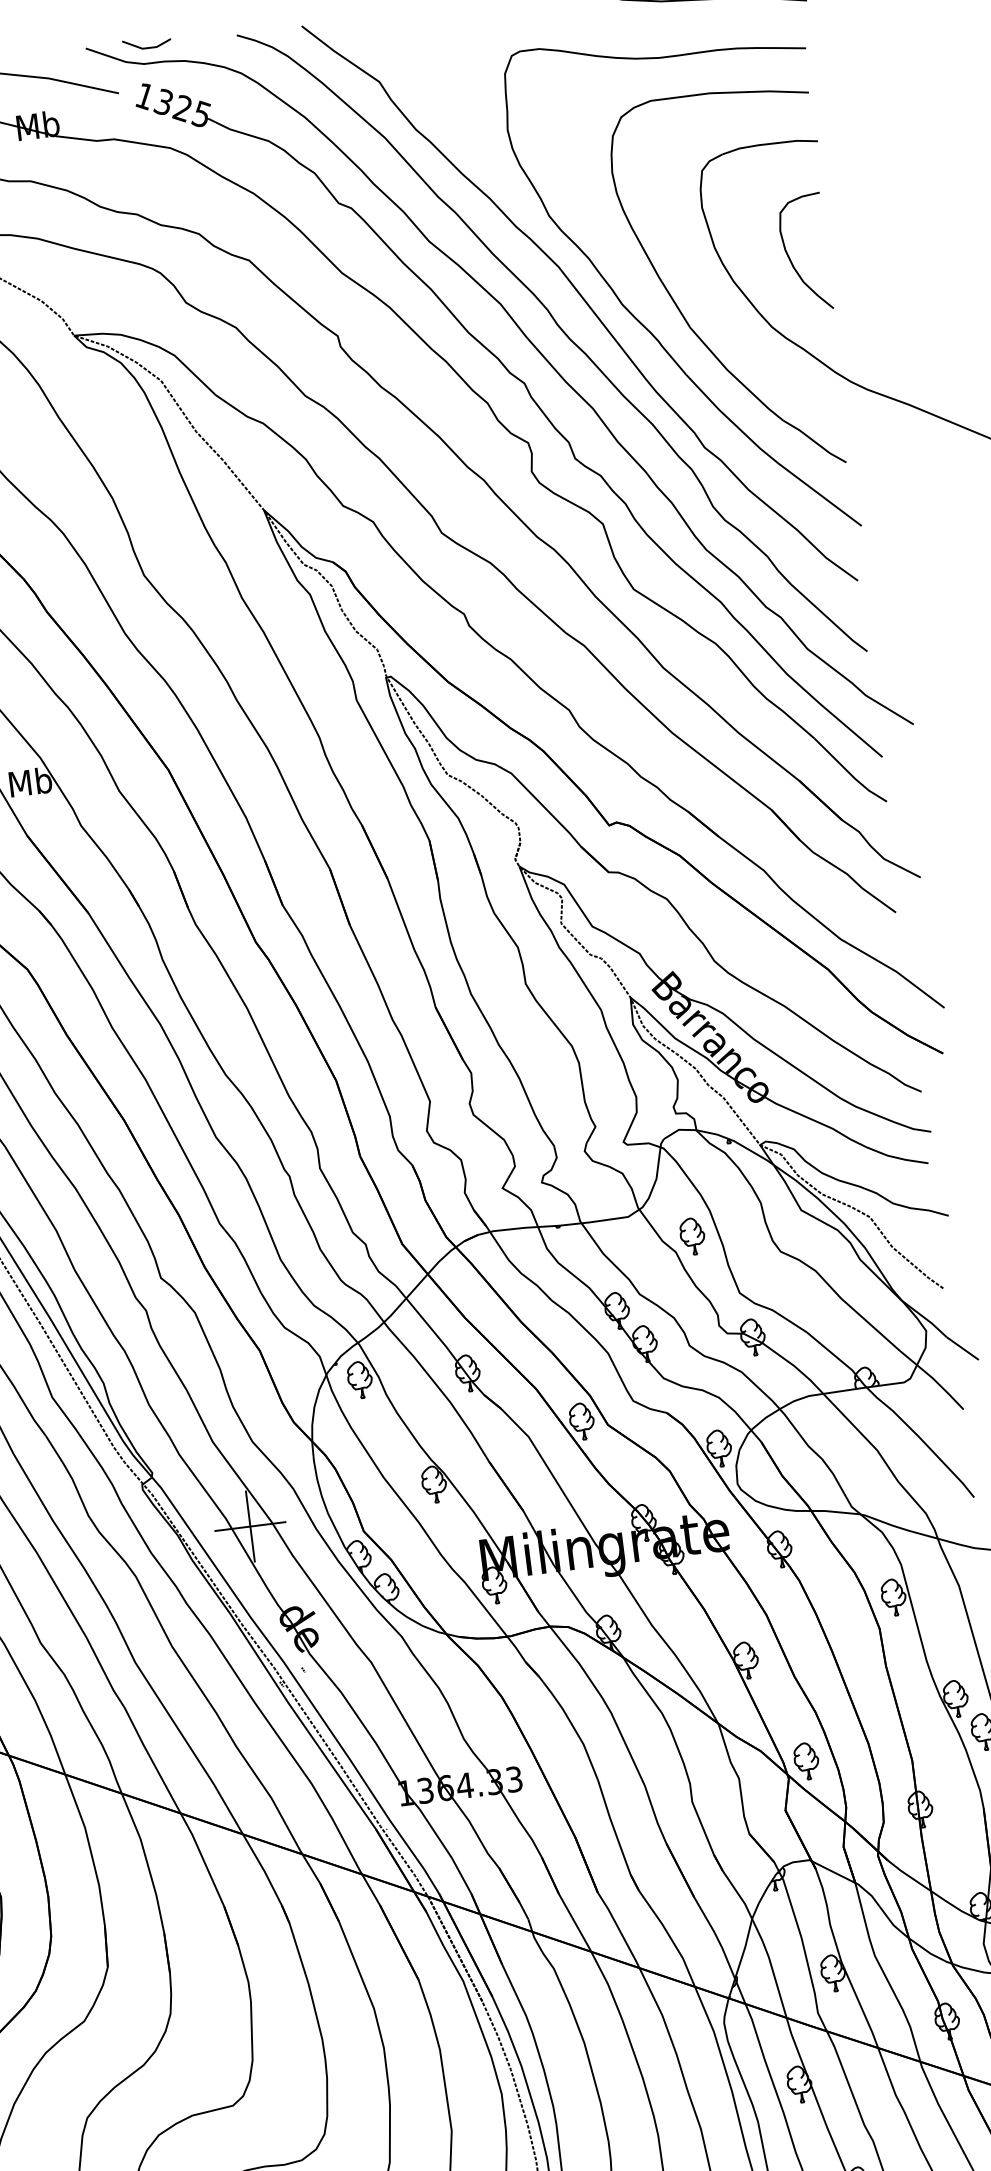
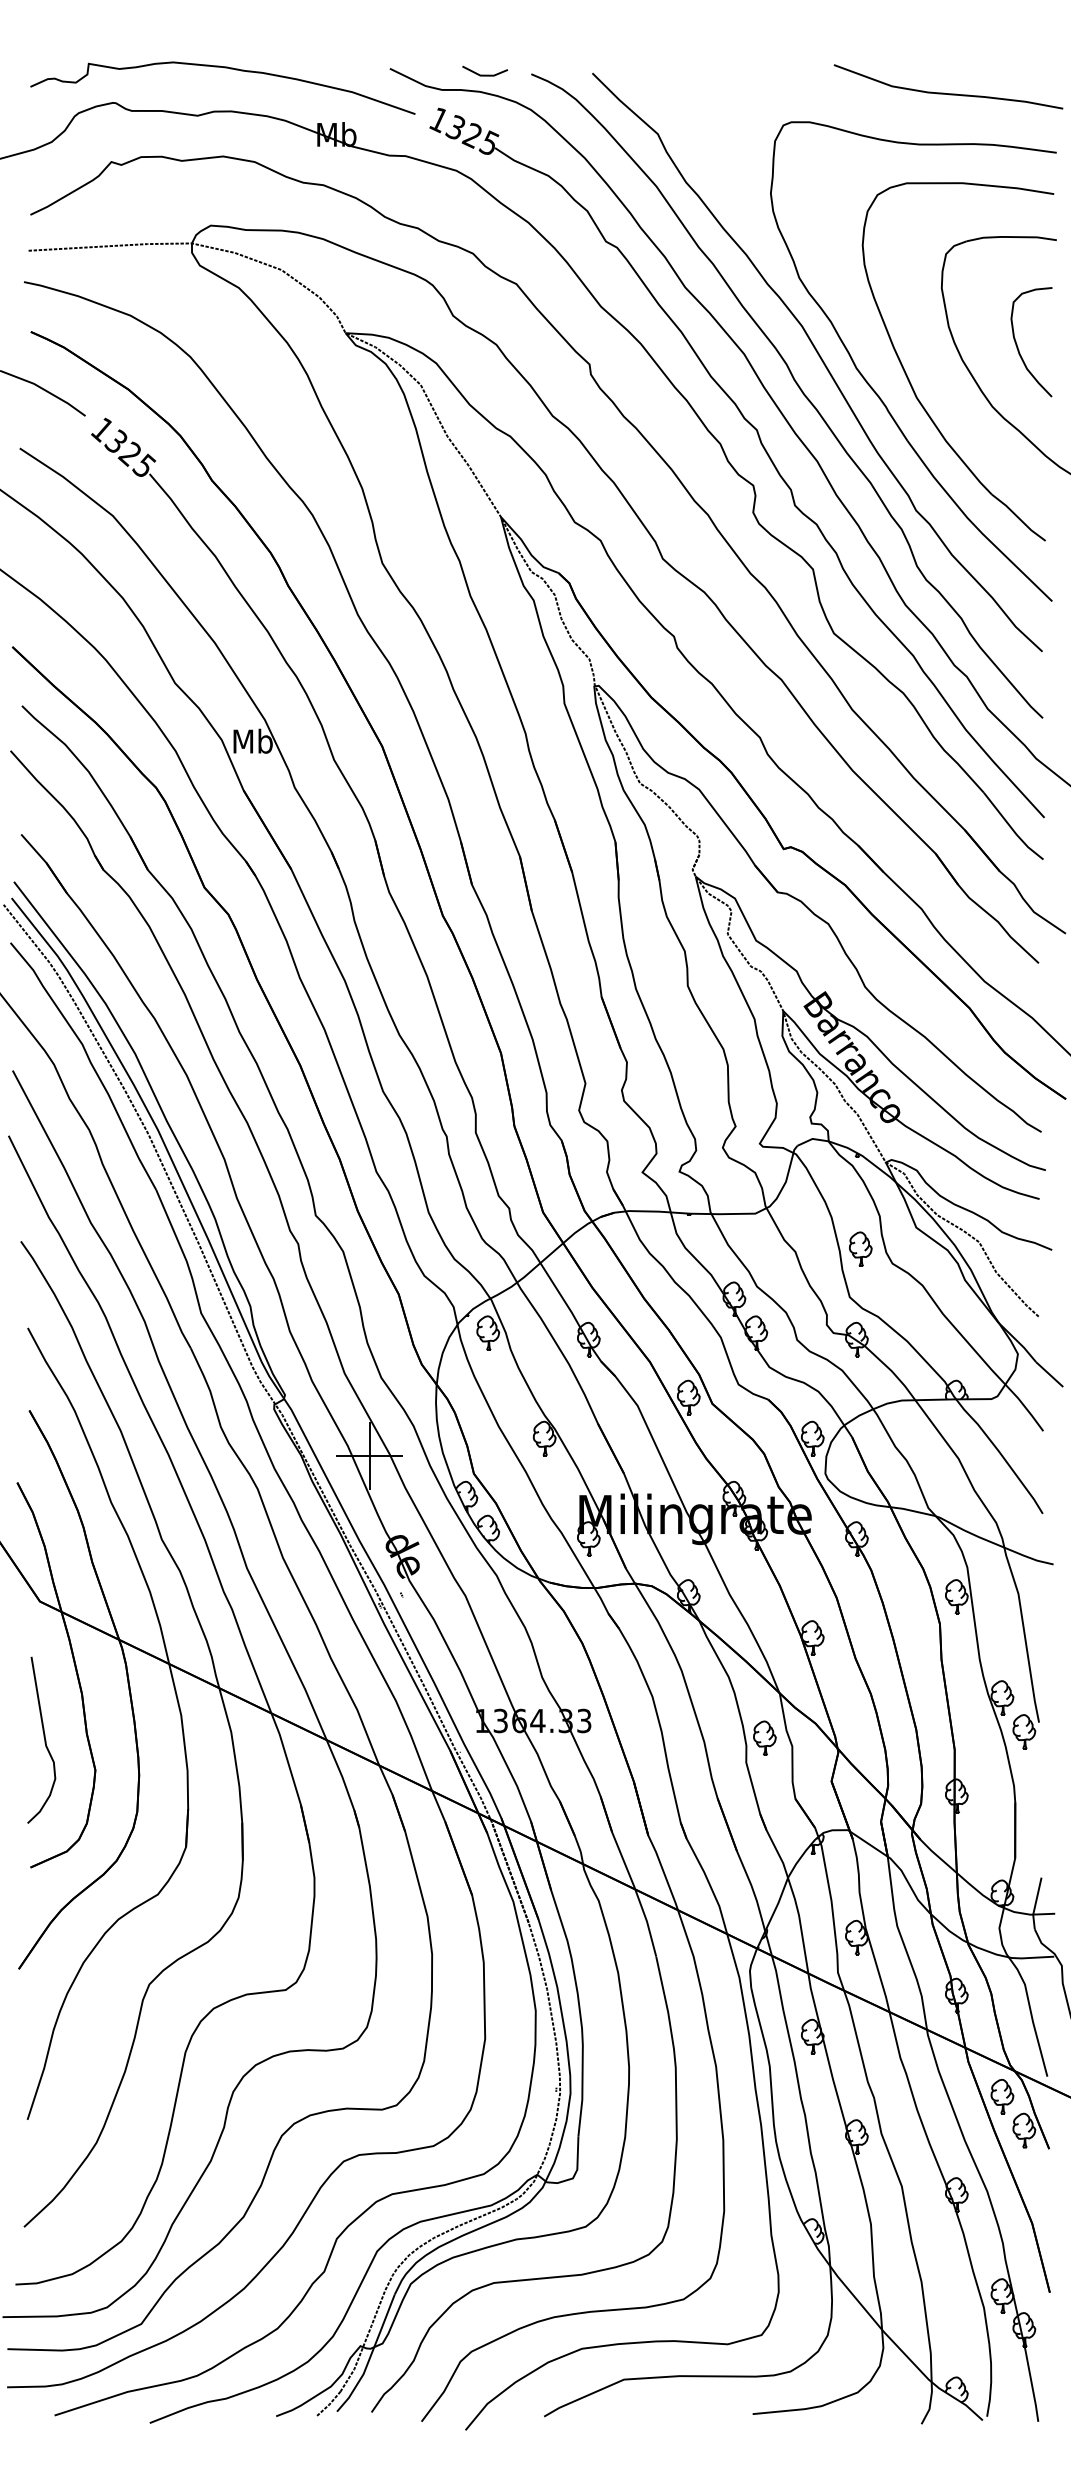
line: (147, 46) -> (485, 74), moved
part: (692, 1235) -> (860, 1248), moved
part: (806, 1760) -> (764, 1737), moved

